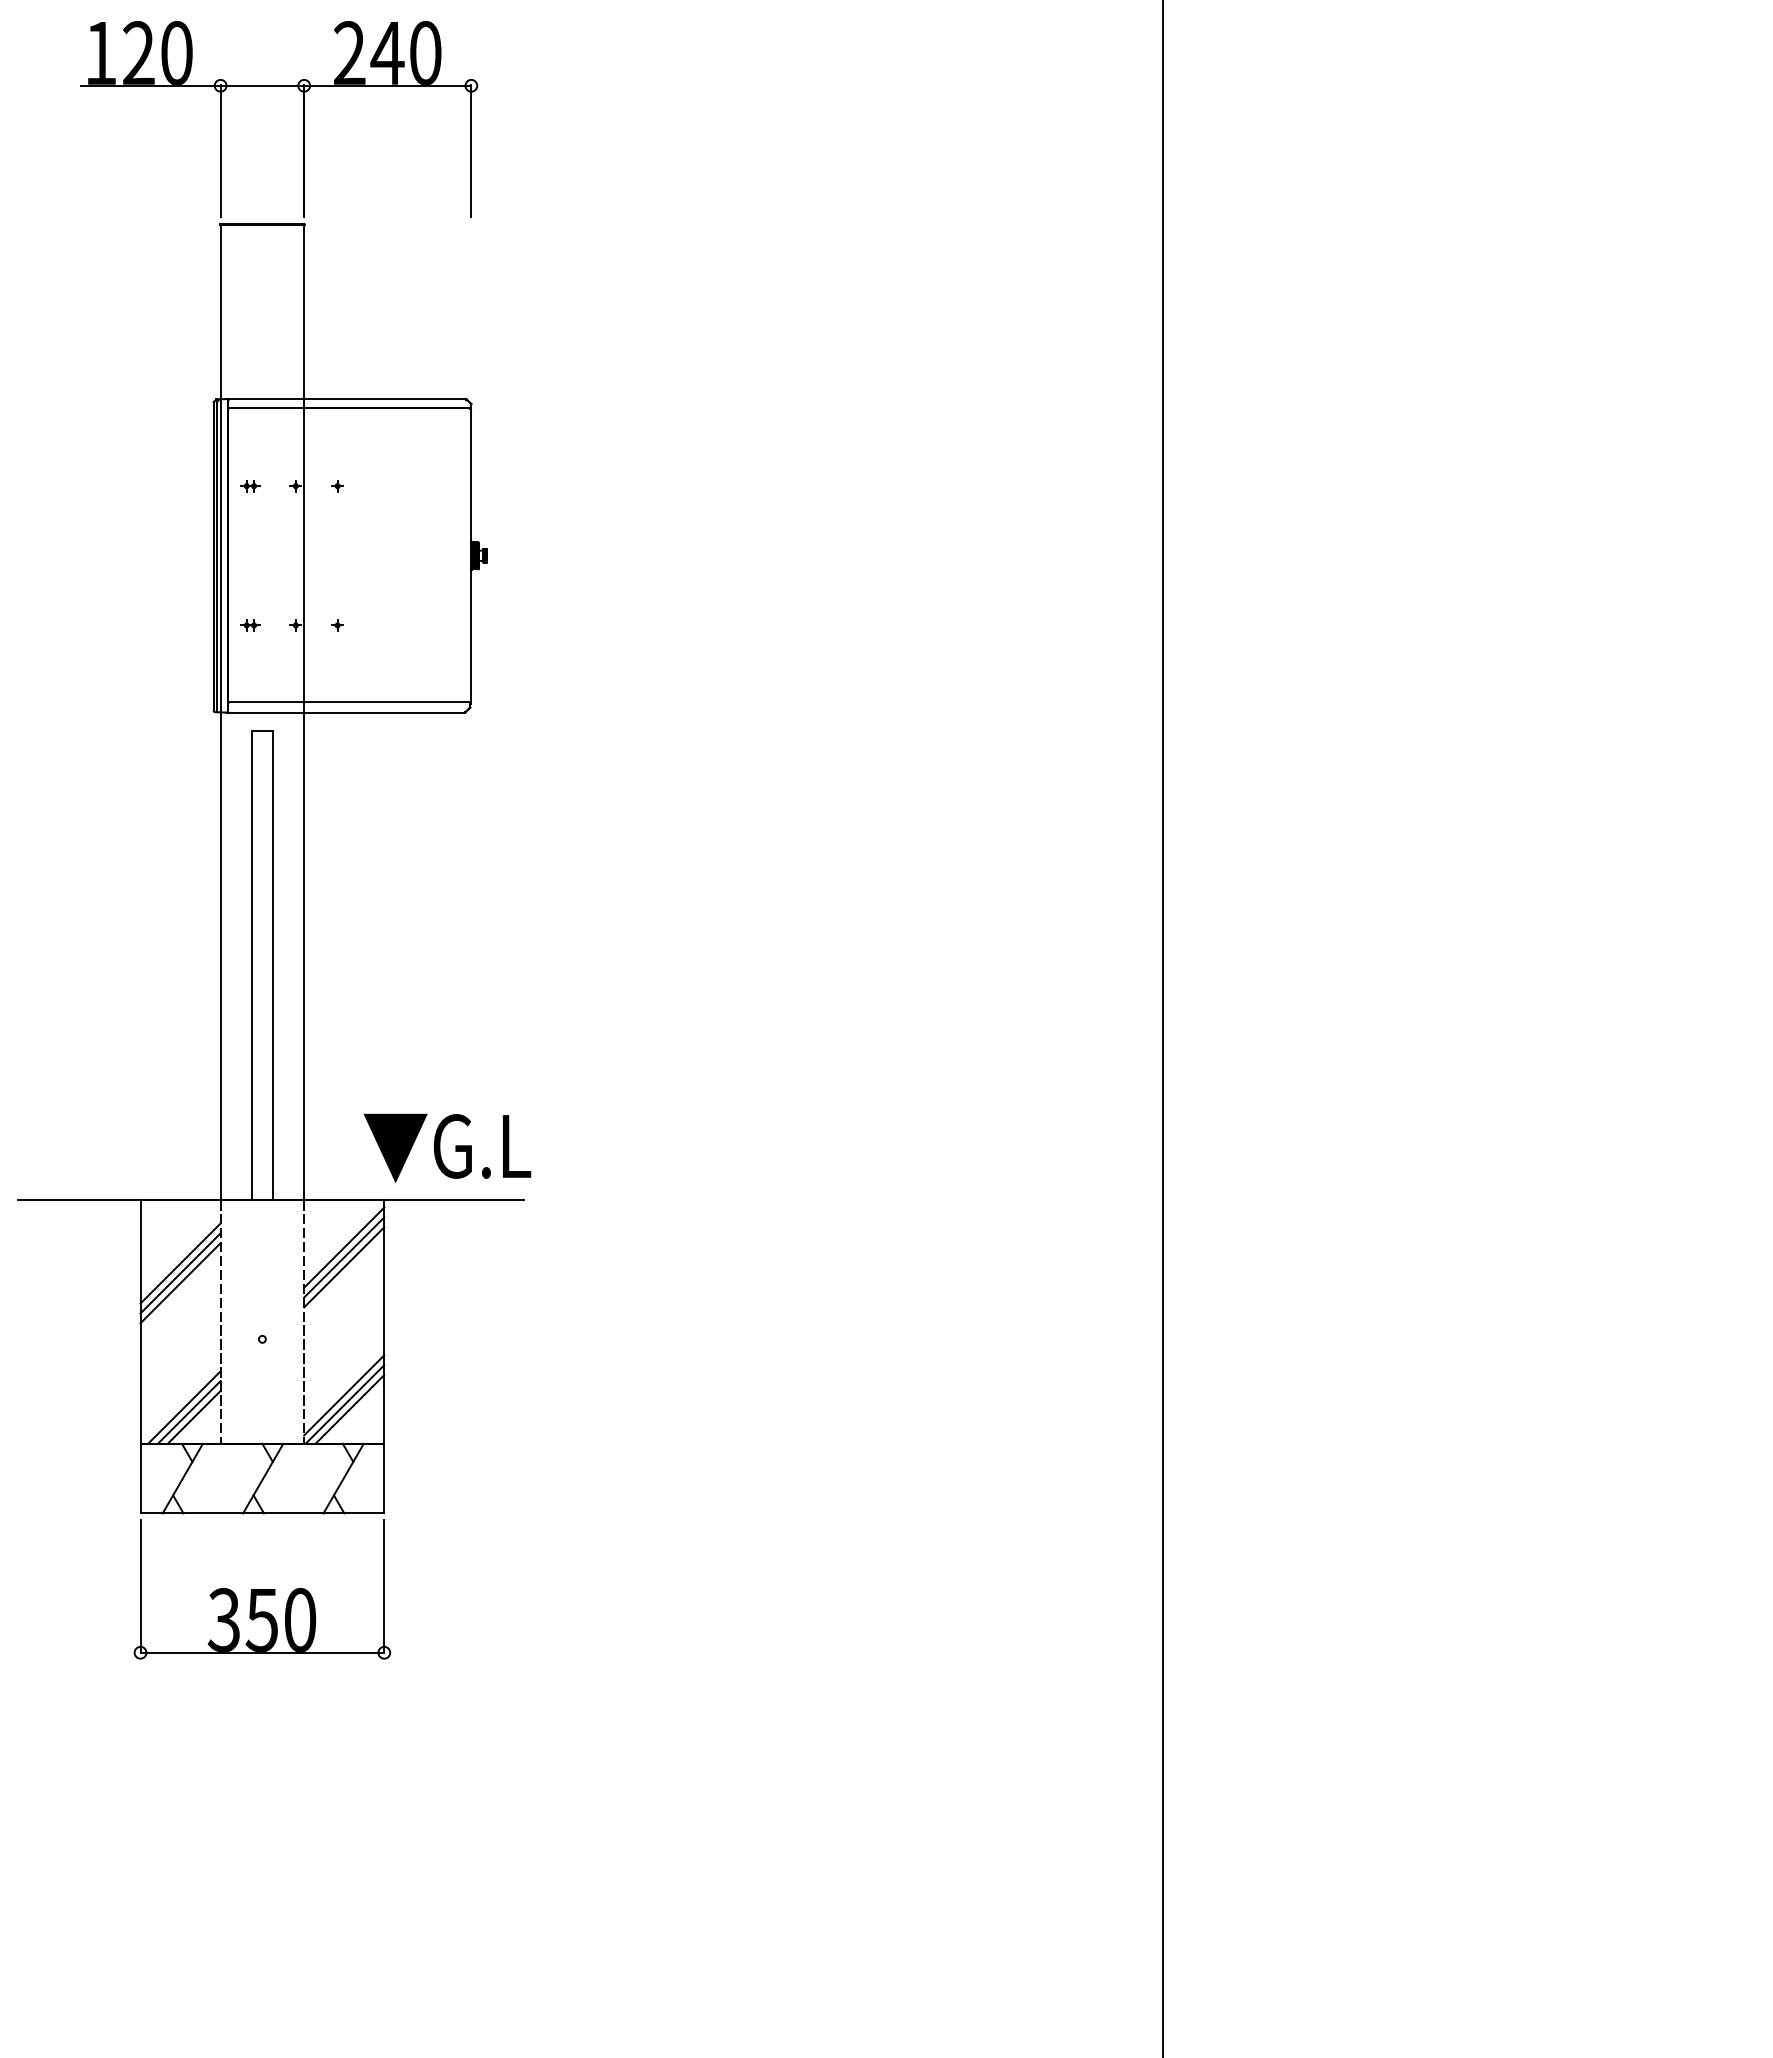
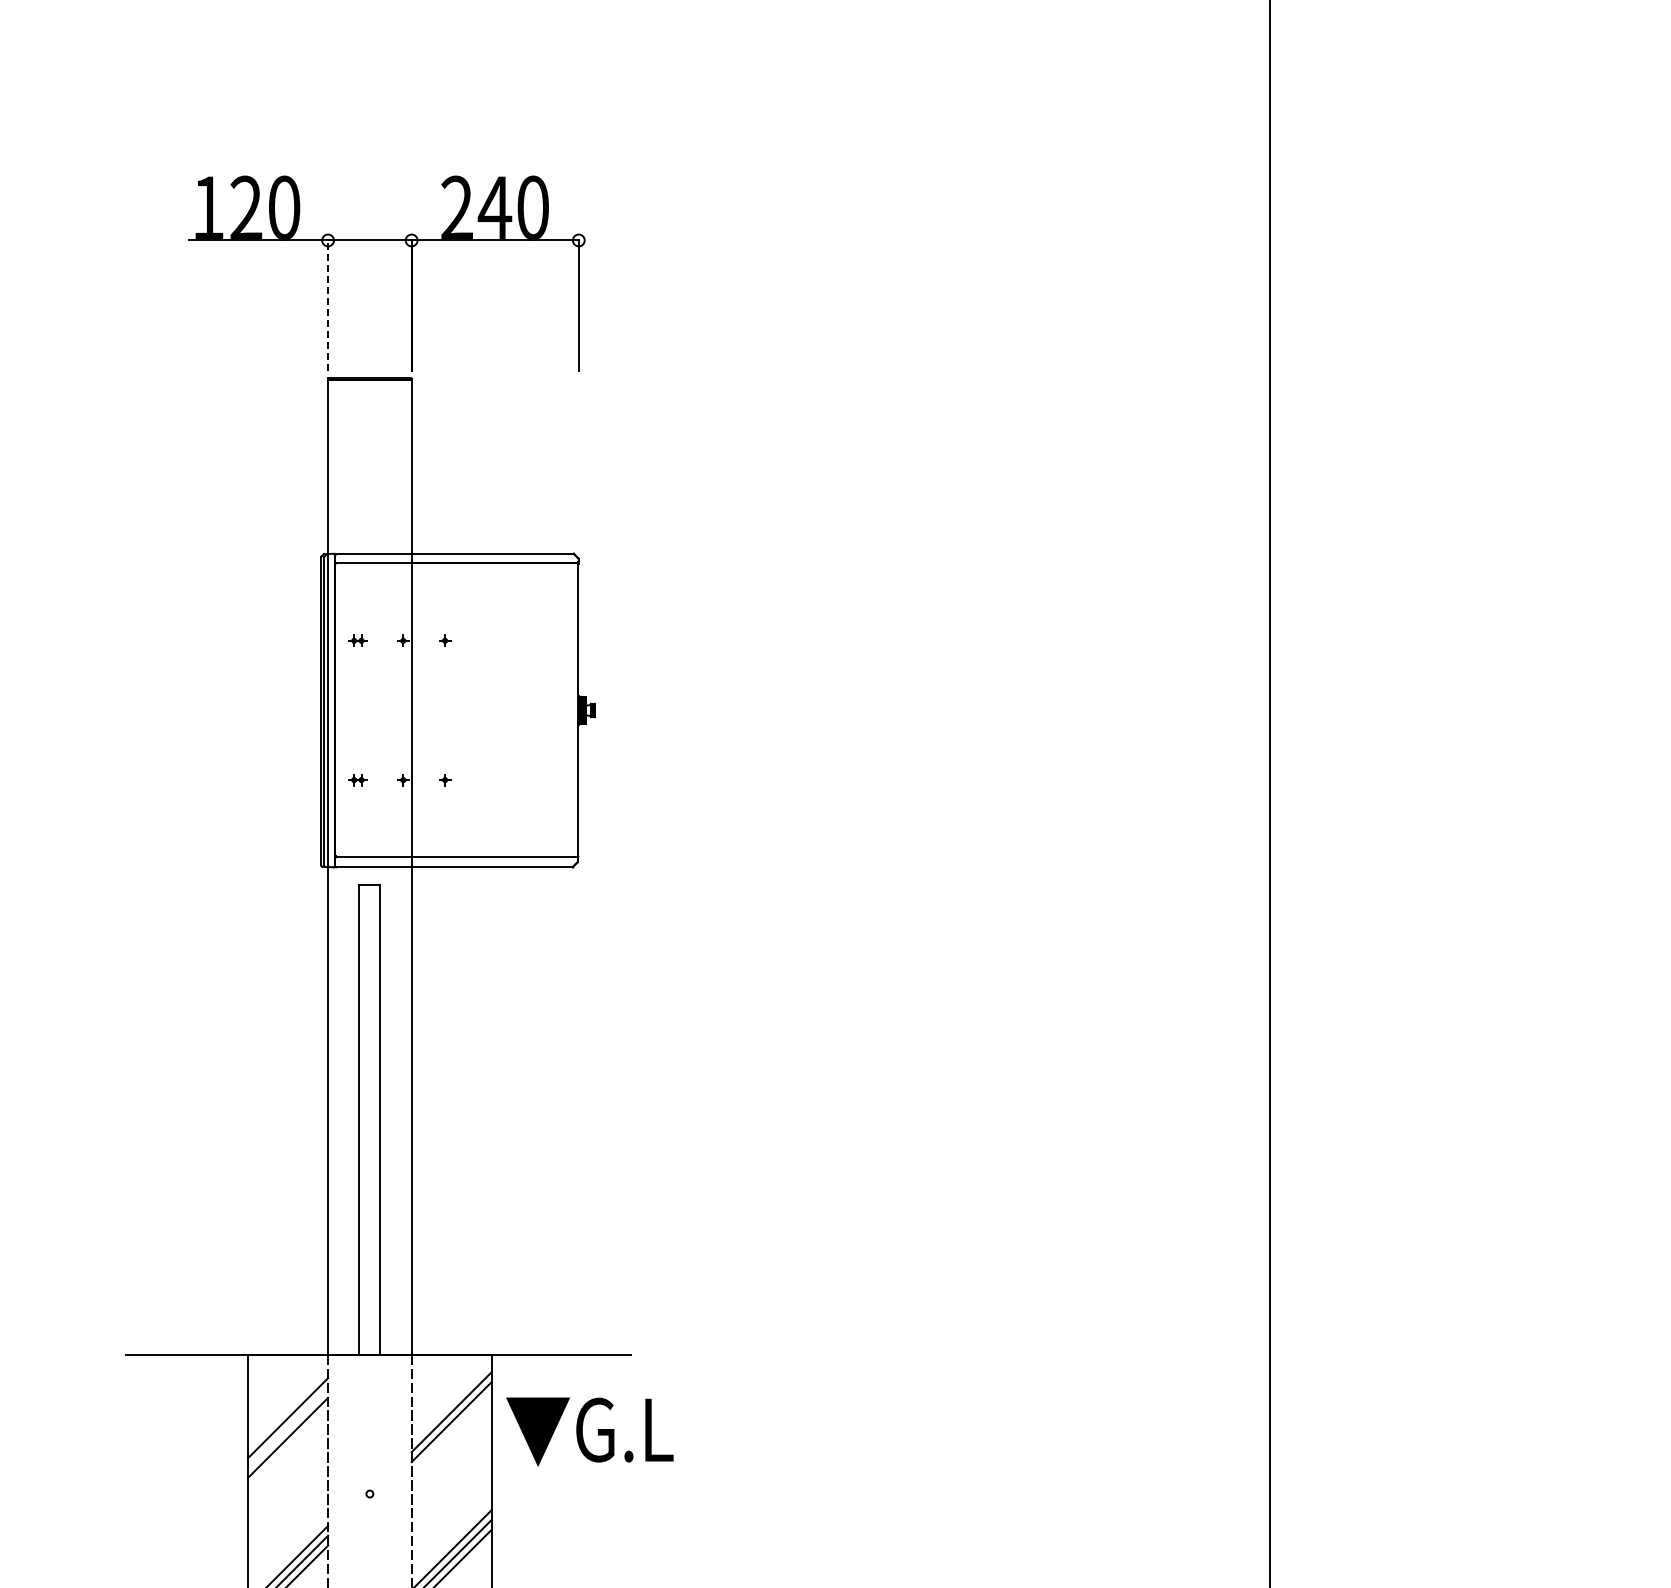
line: (220, 150) -> (327, 305), solid -> dashed
text: (447, 1147) -> (589, 1431), moved
line: (344, 1247) -> (451, 1402), removed
line: (180, 1273) -> (287, 1428), removed

